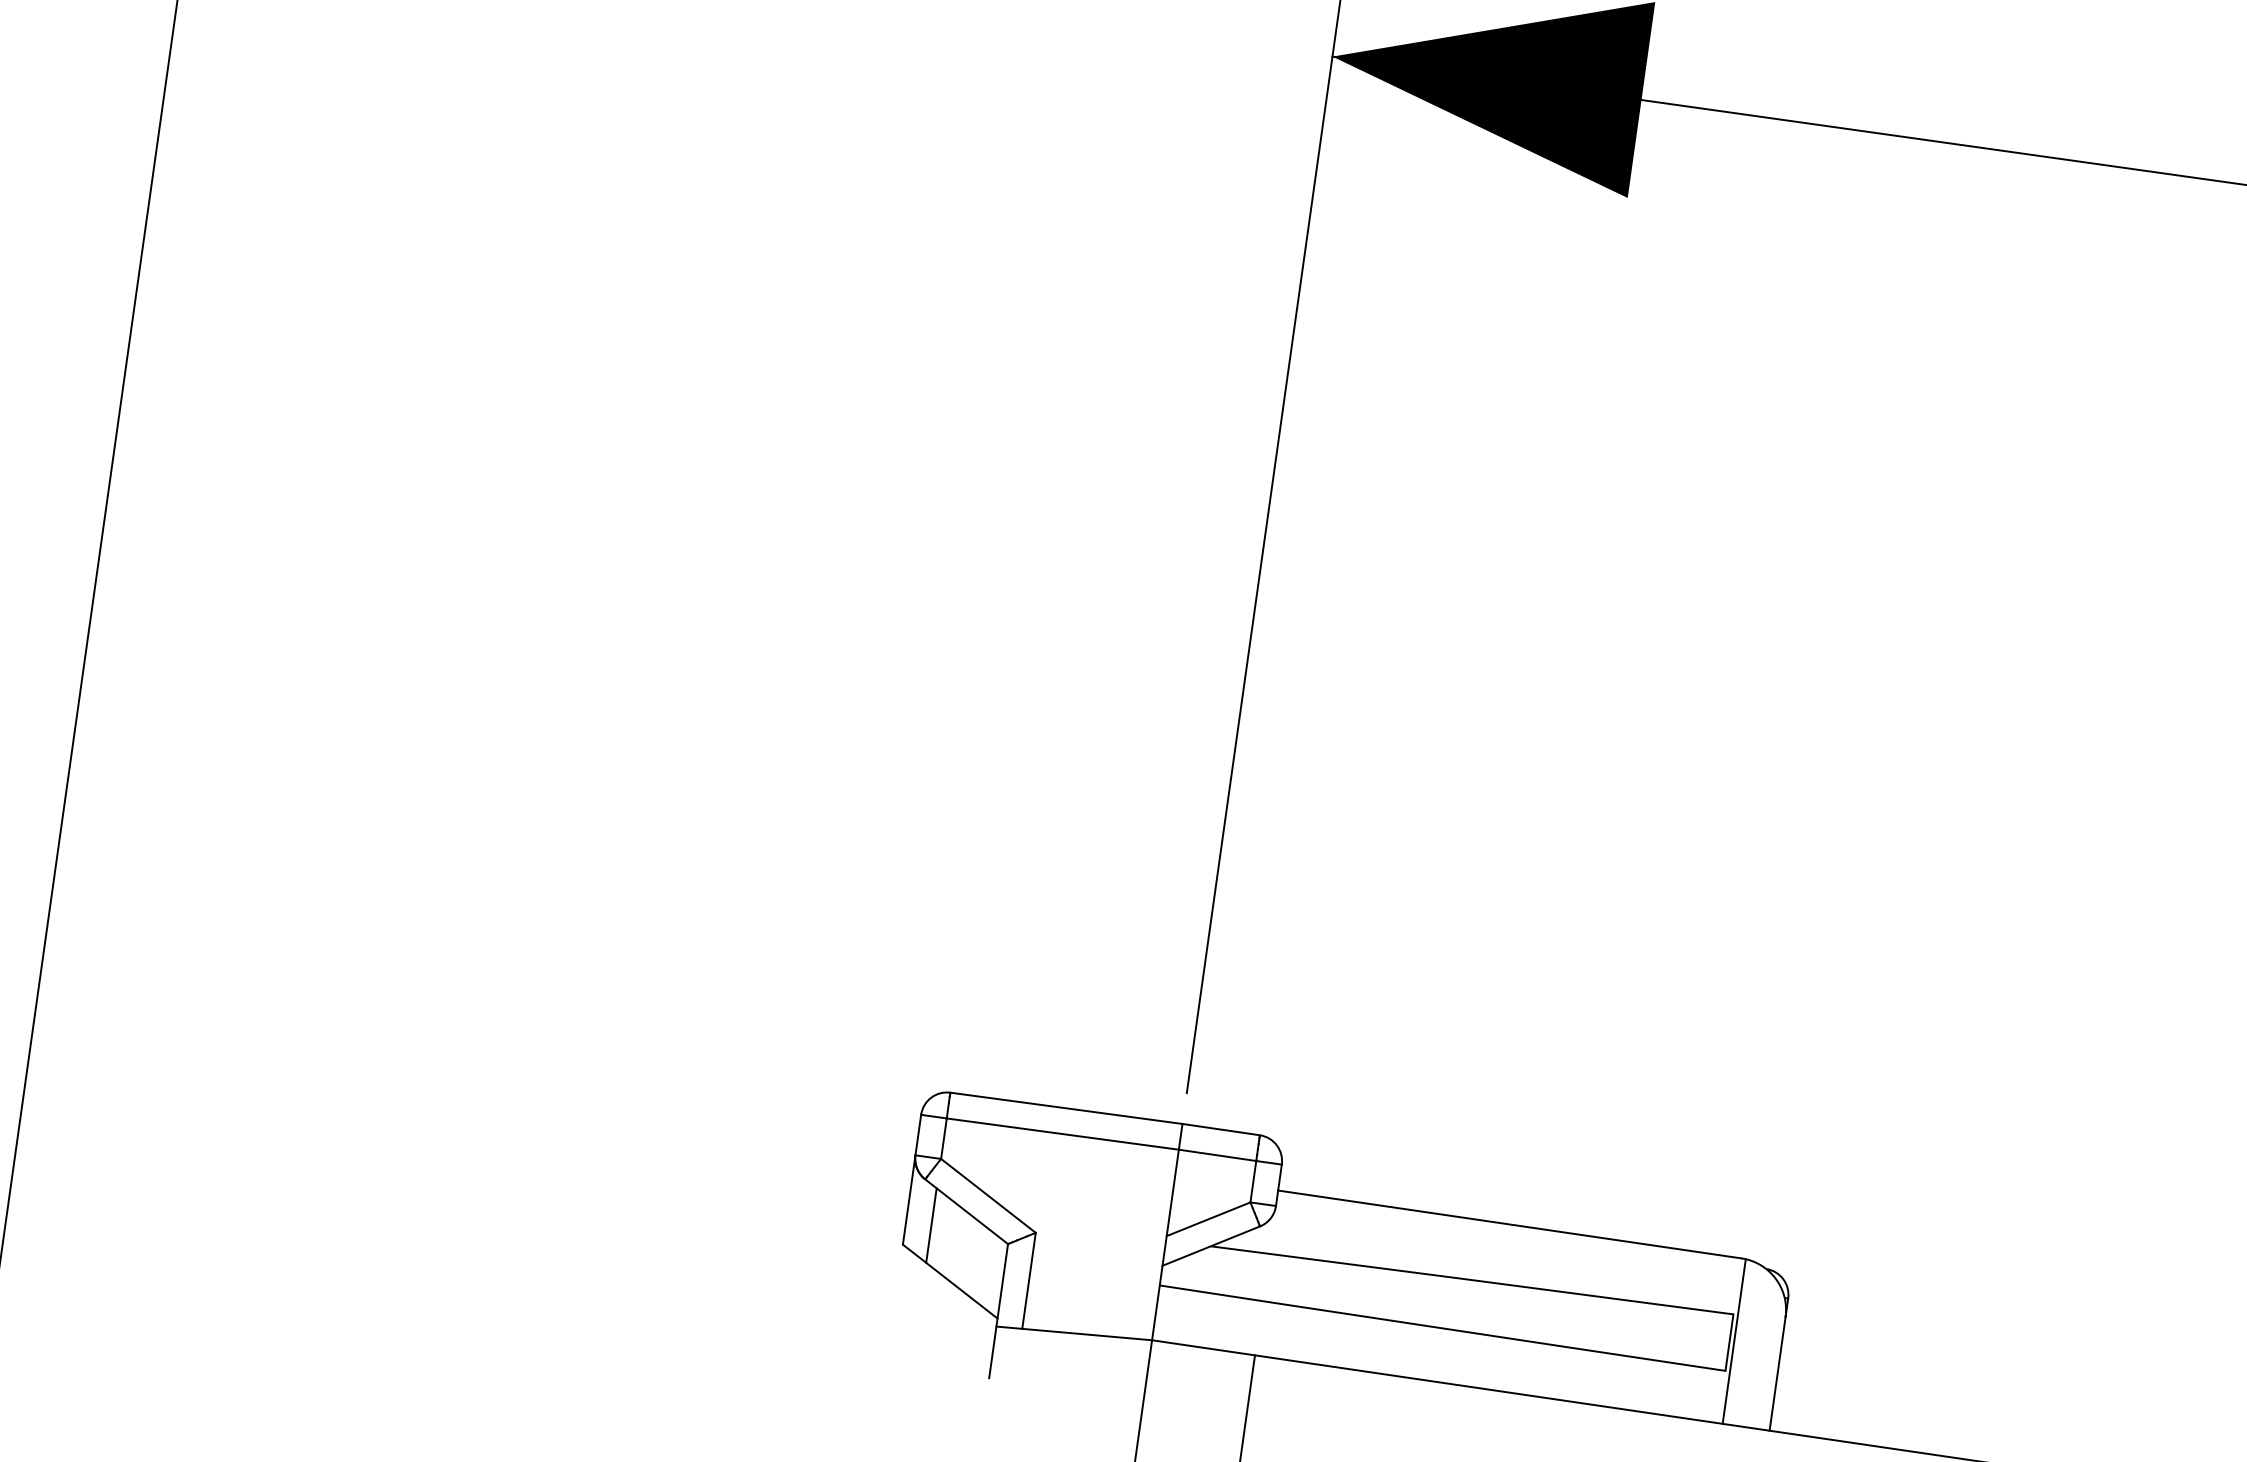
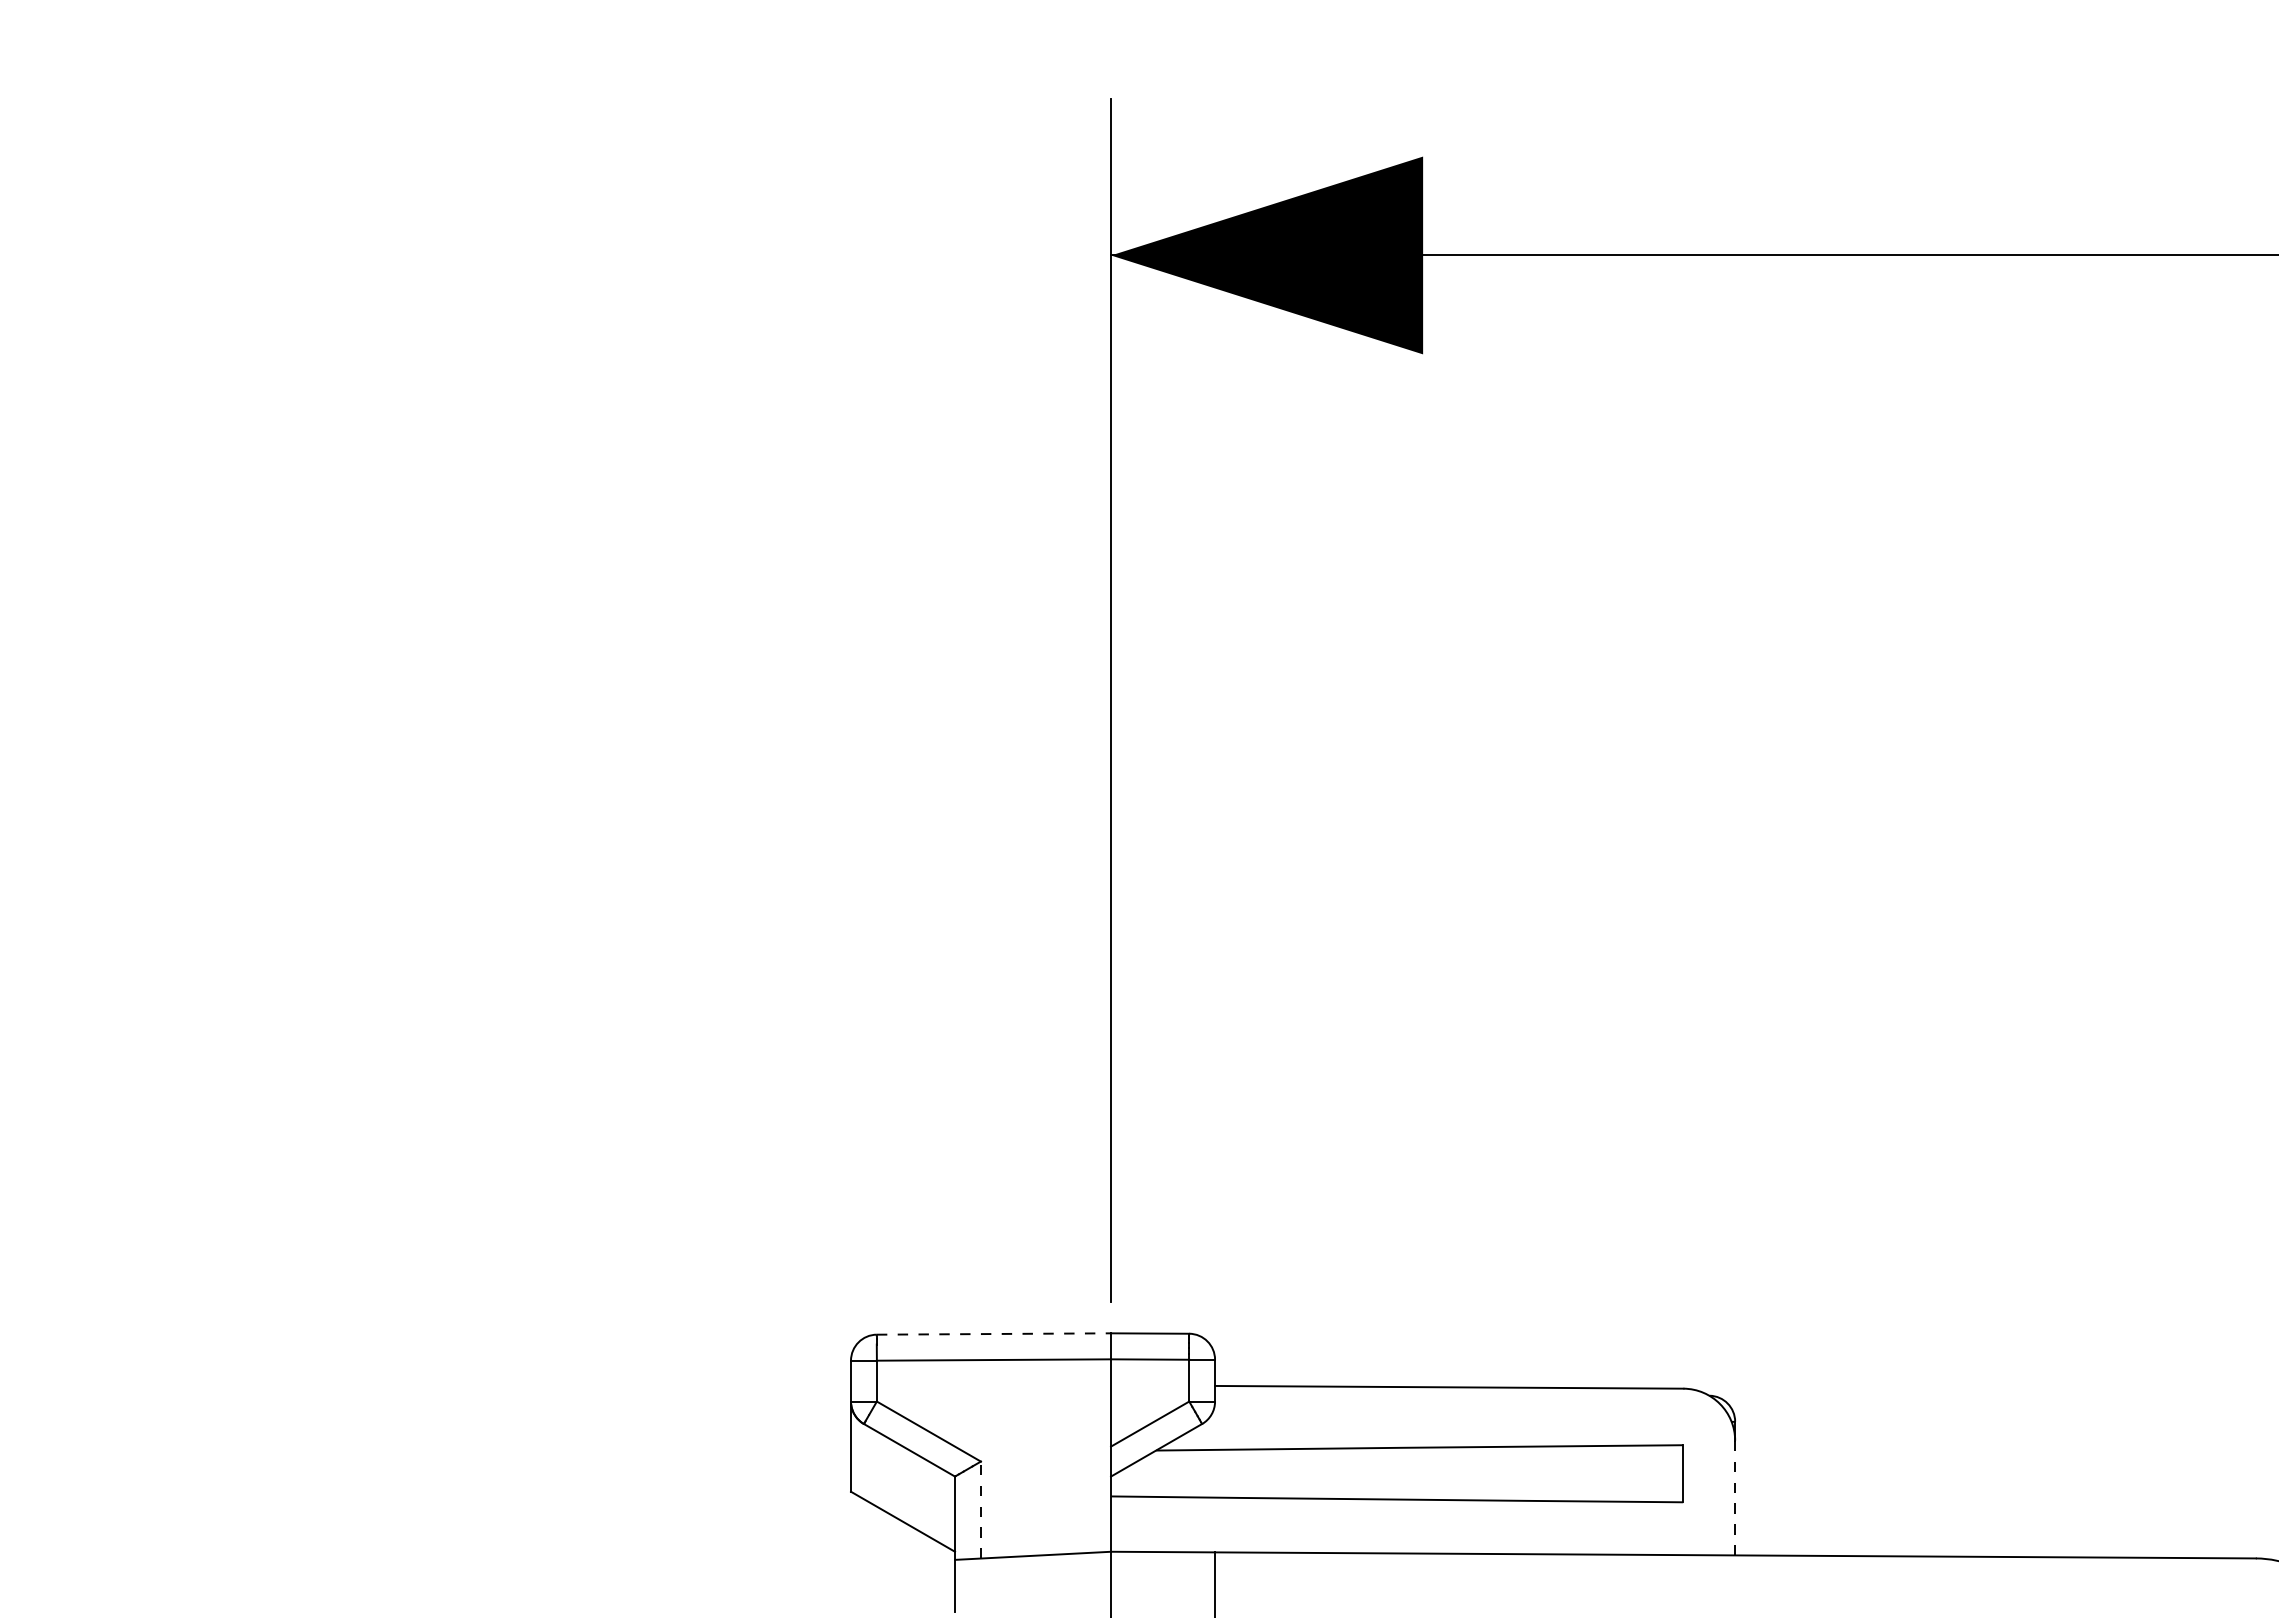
line: (1066, 1108) -> (994, 1334), solid -> dashed
line: (931, 1225) -> (876, 1468), removed
line: (1028, 1280) -> (980, 1509), solid -> dashed
line: (1734, 1341) -> (1687, 1471), removed
line: (1778, 1373) -> (1735, 1497), solid -> dashed

